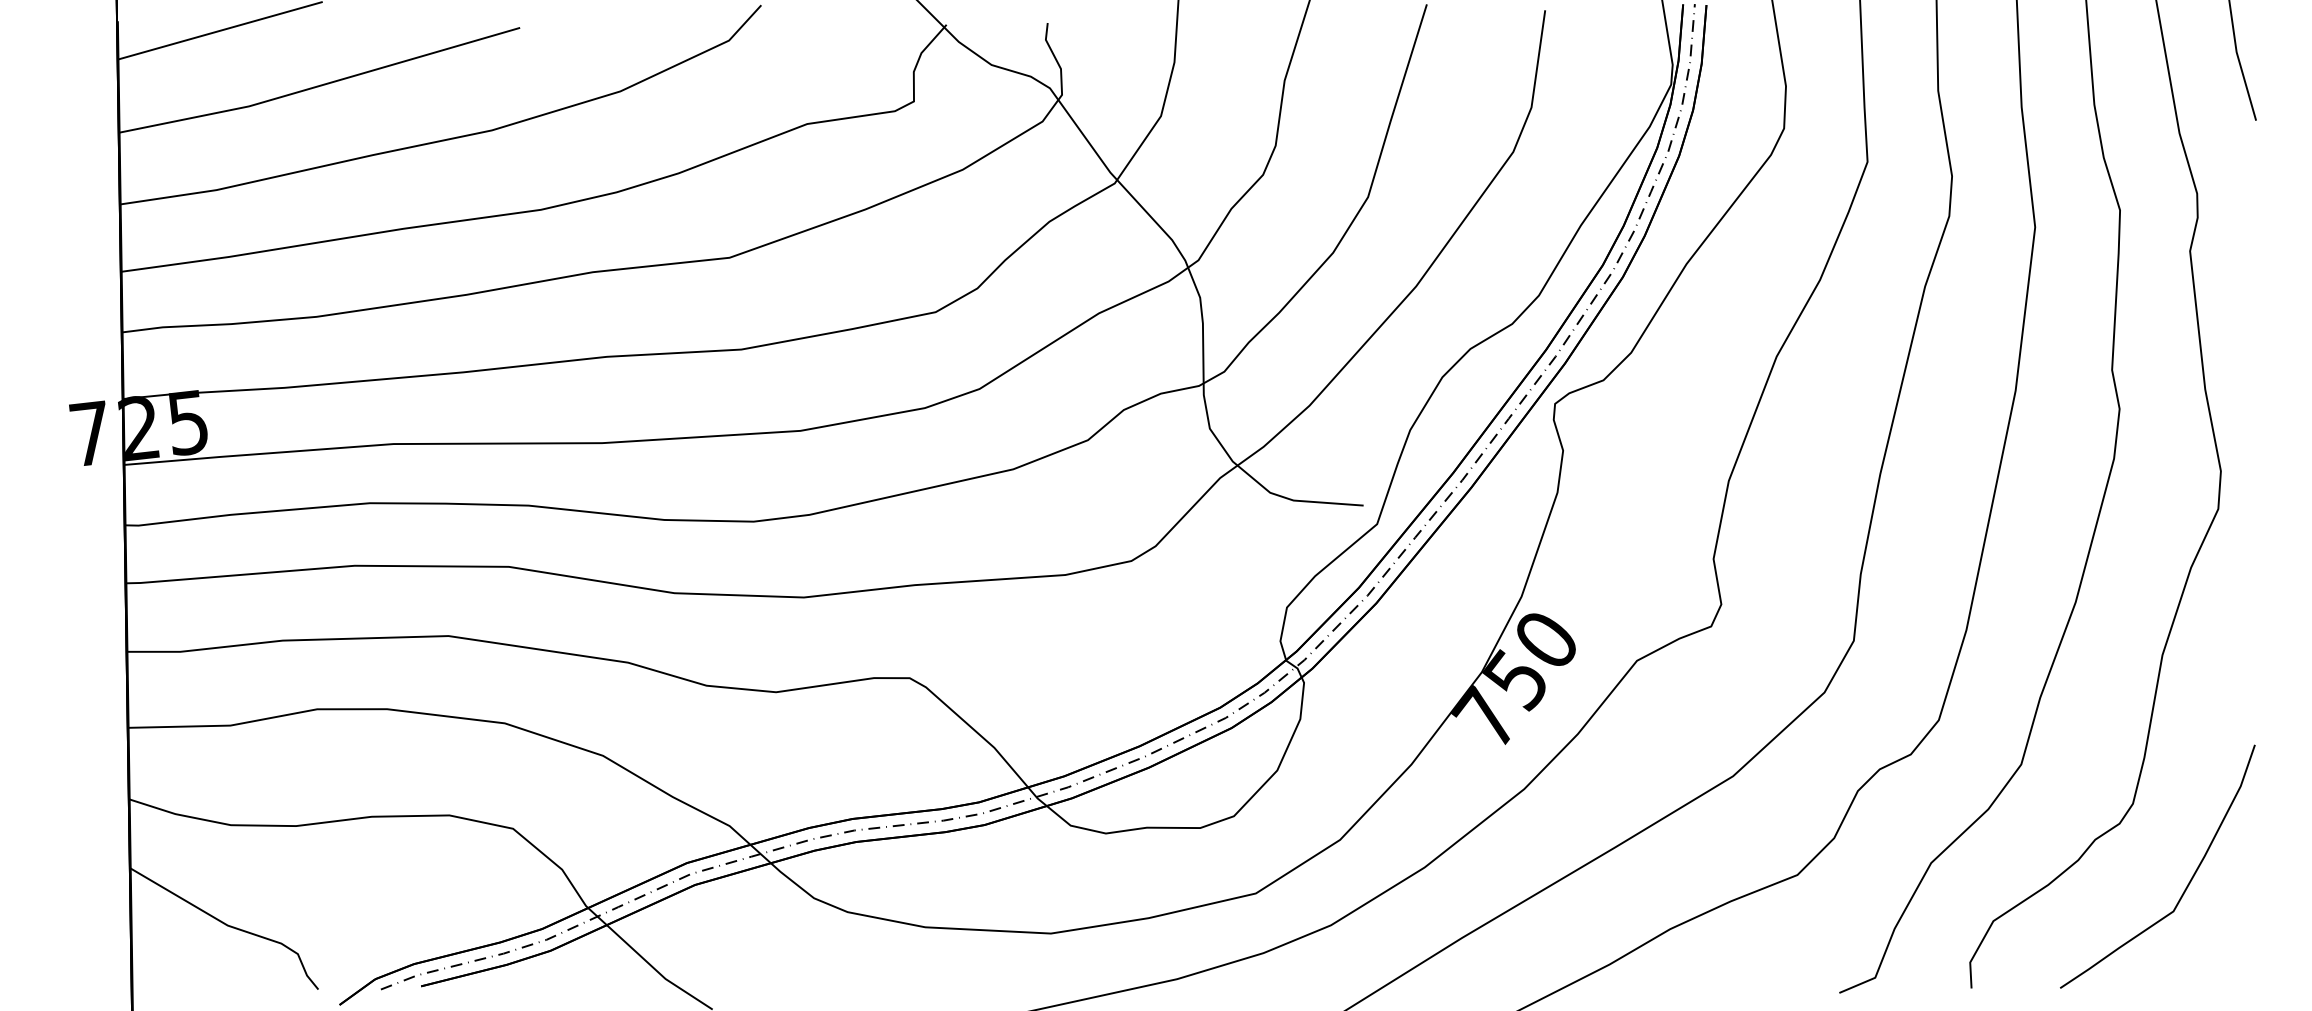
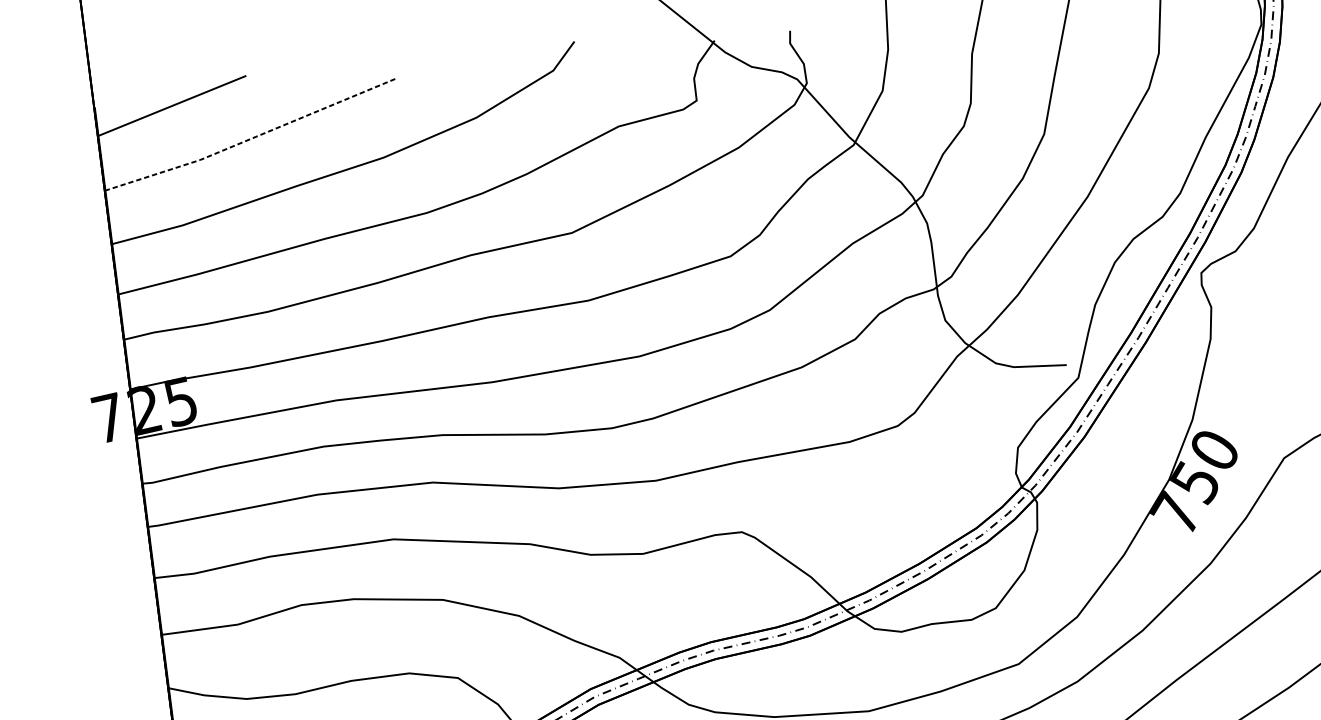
line: (320, 85) -> (251, 138), solid -> dashed

